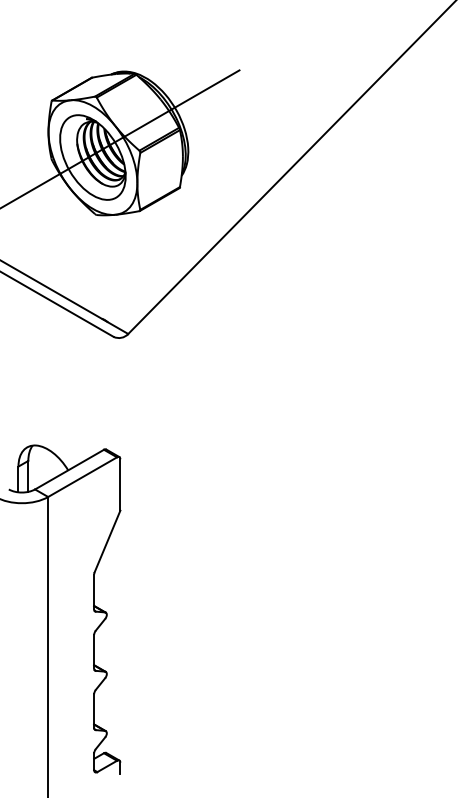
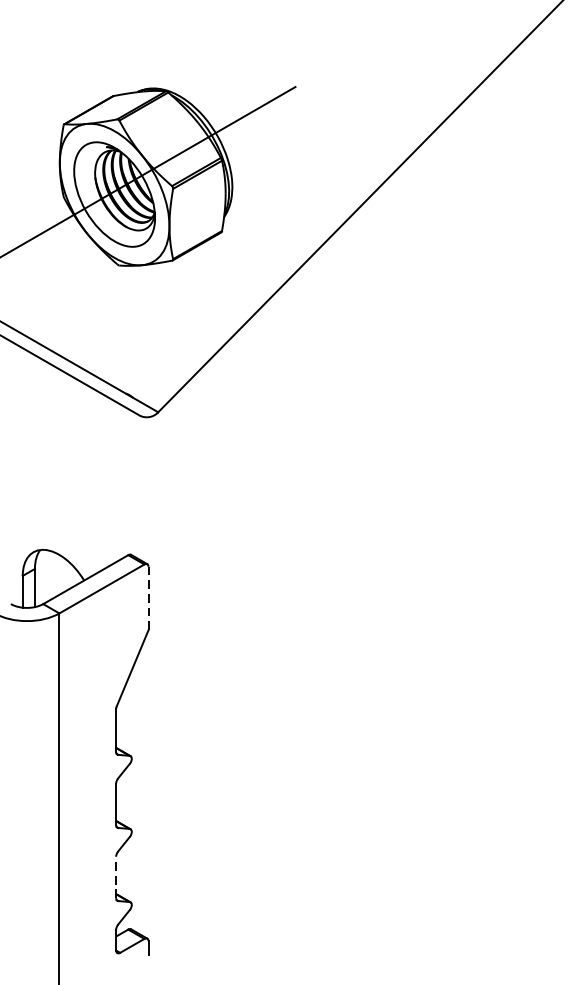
line: (120, 484) -> (148, 597), solid -> dashed
line: (94, 710) -> (116, 876), solid -> dashed

